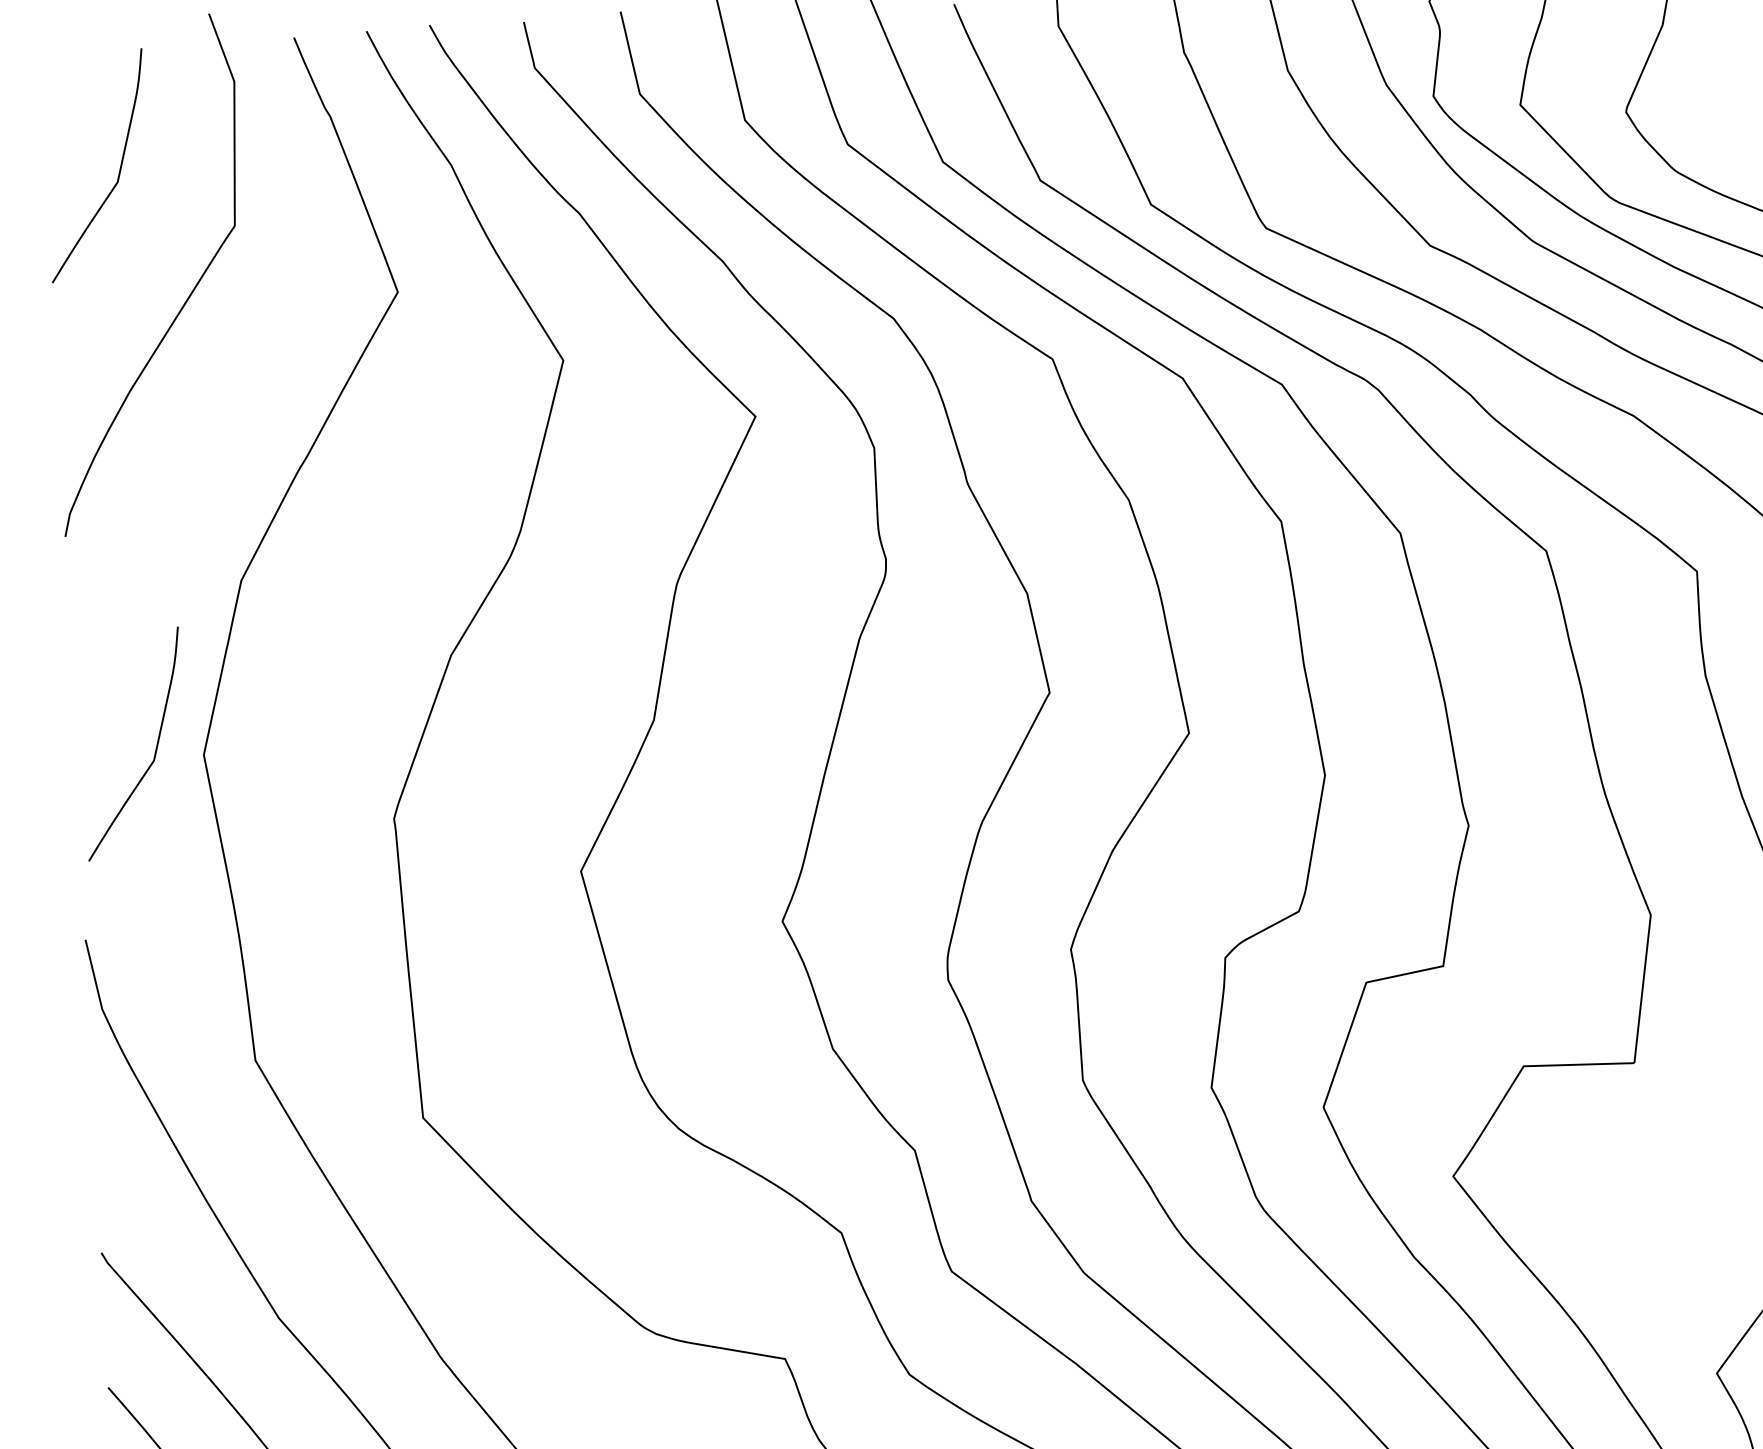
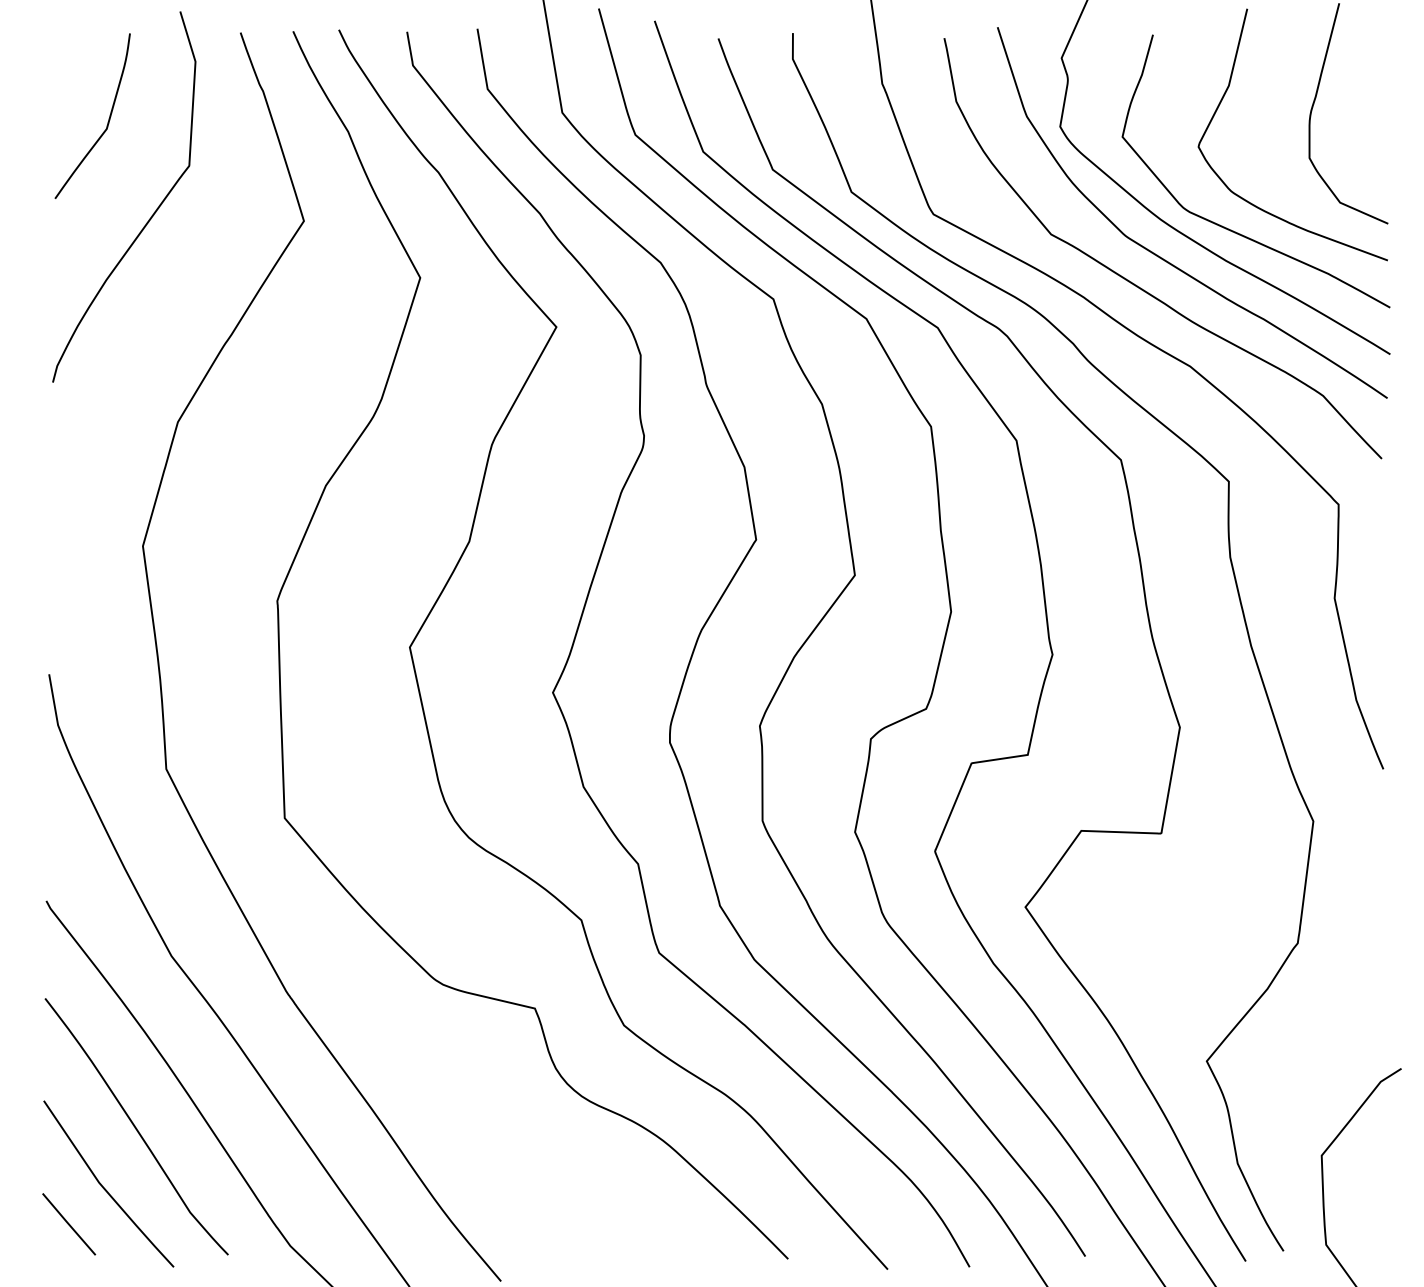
curve: (155, 745) -> (108, 537), removed

